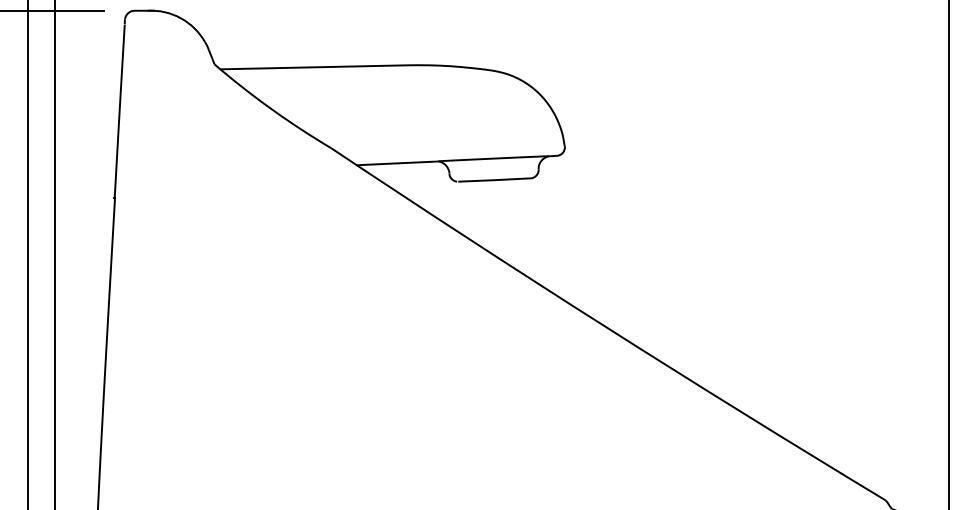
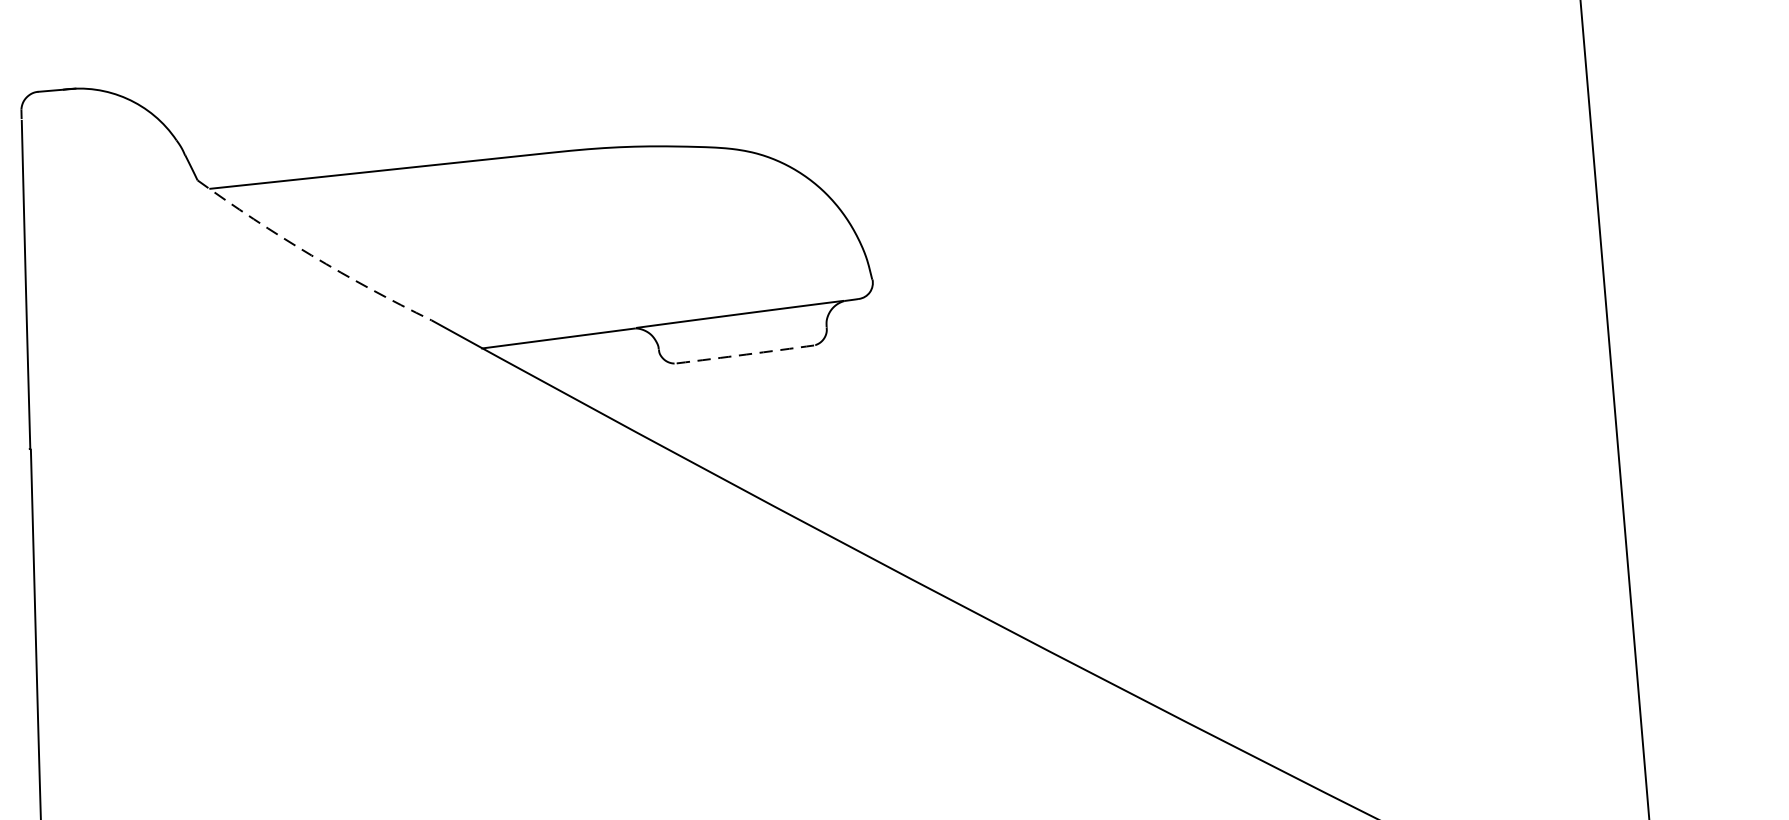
arc: (271, 108) -> (312, 254), solid -> dashed
arc: (495, 180) -> (746, 355), solid -> dashed

